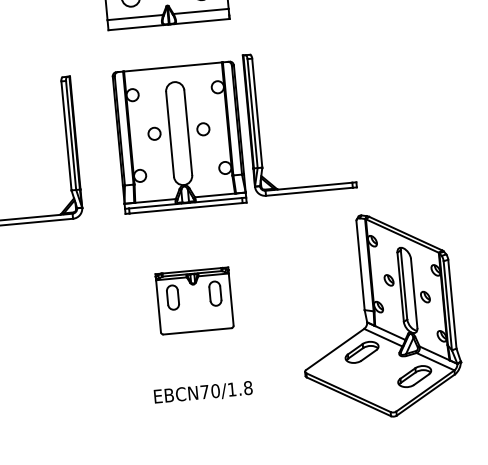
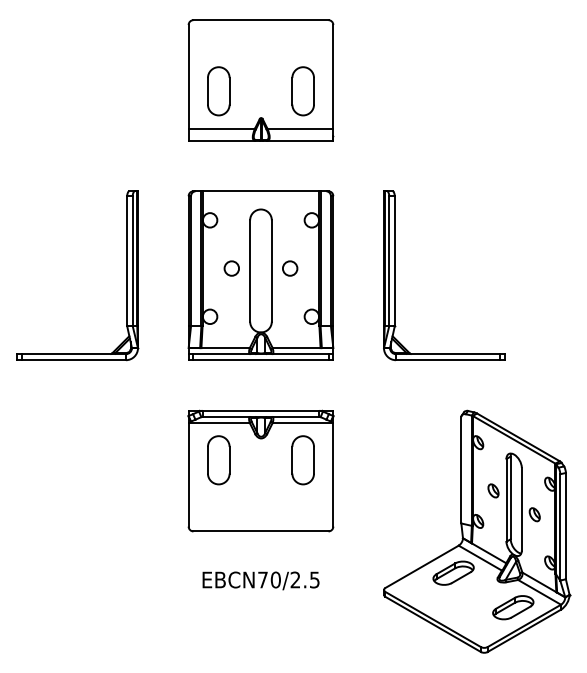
part: (258, 124) -> (395, 275), moved
part: (194, 300) -> (260, 470), size x1.67
part: (378, 315) -> (477, 531), moved
text: (239, 388) -> (304, 579), EBCN70/1.8 -> EBCN70/2.5

